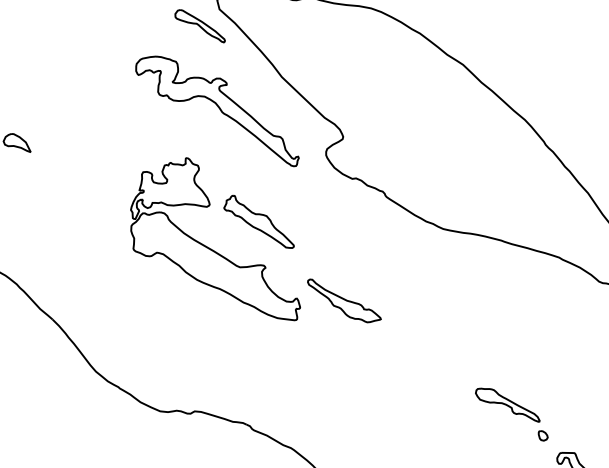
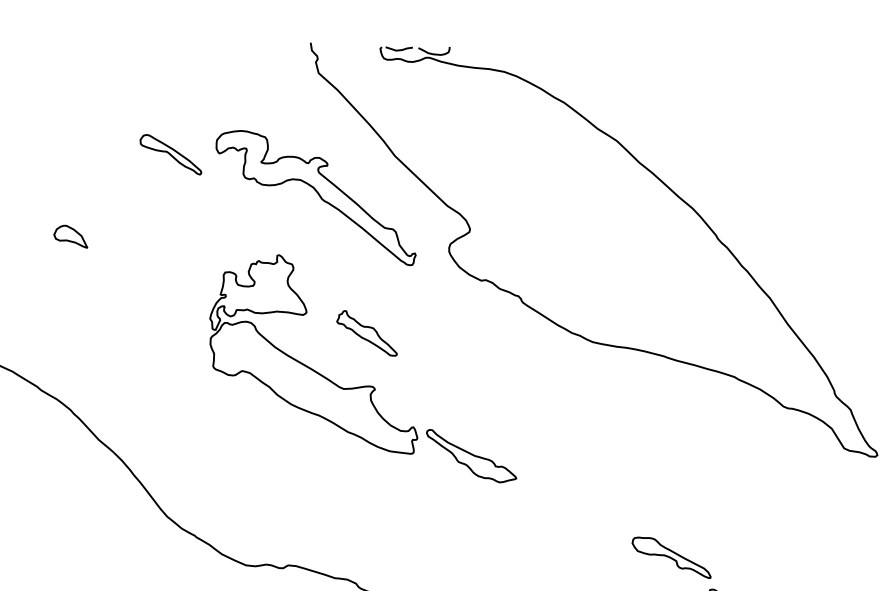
part: (199, 26) -> (170, 154), moved
part: (258, 222) -> (366, 333), size x0.7
part: (344, 301) -> (471, 456), moved

